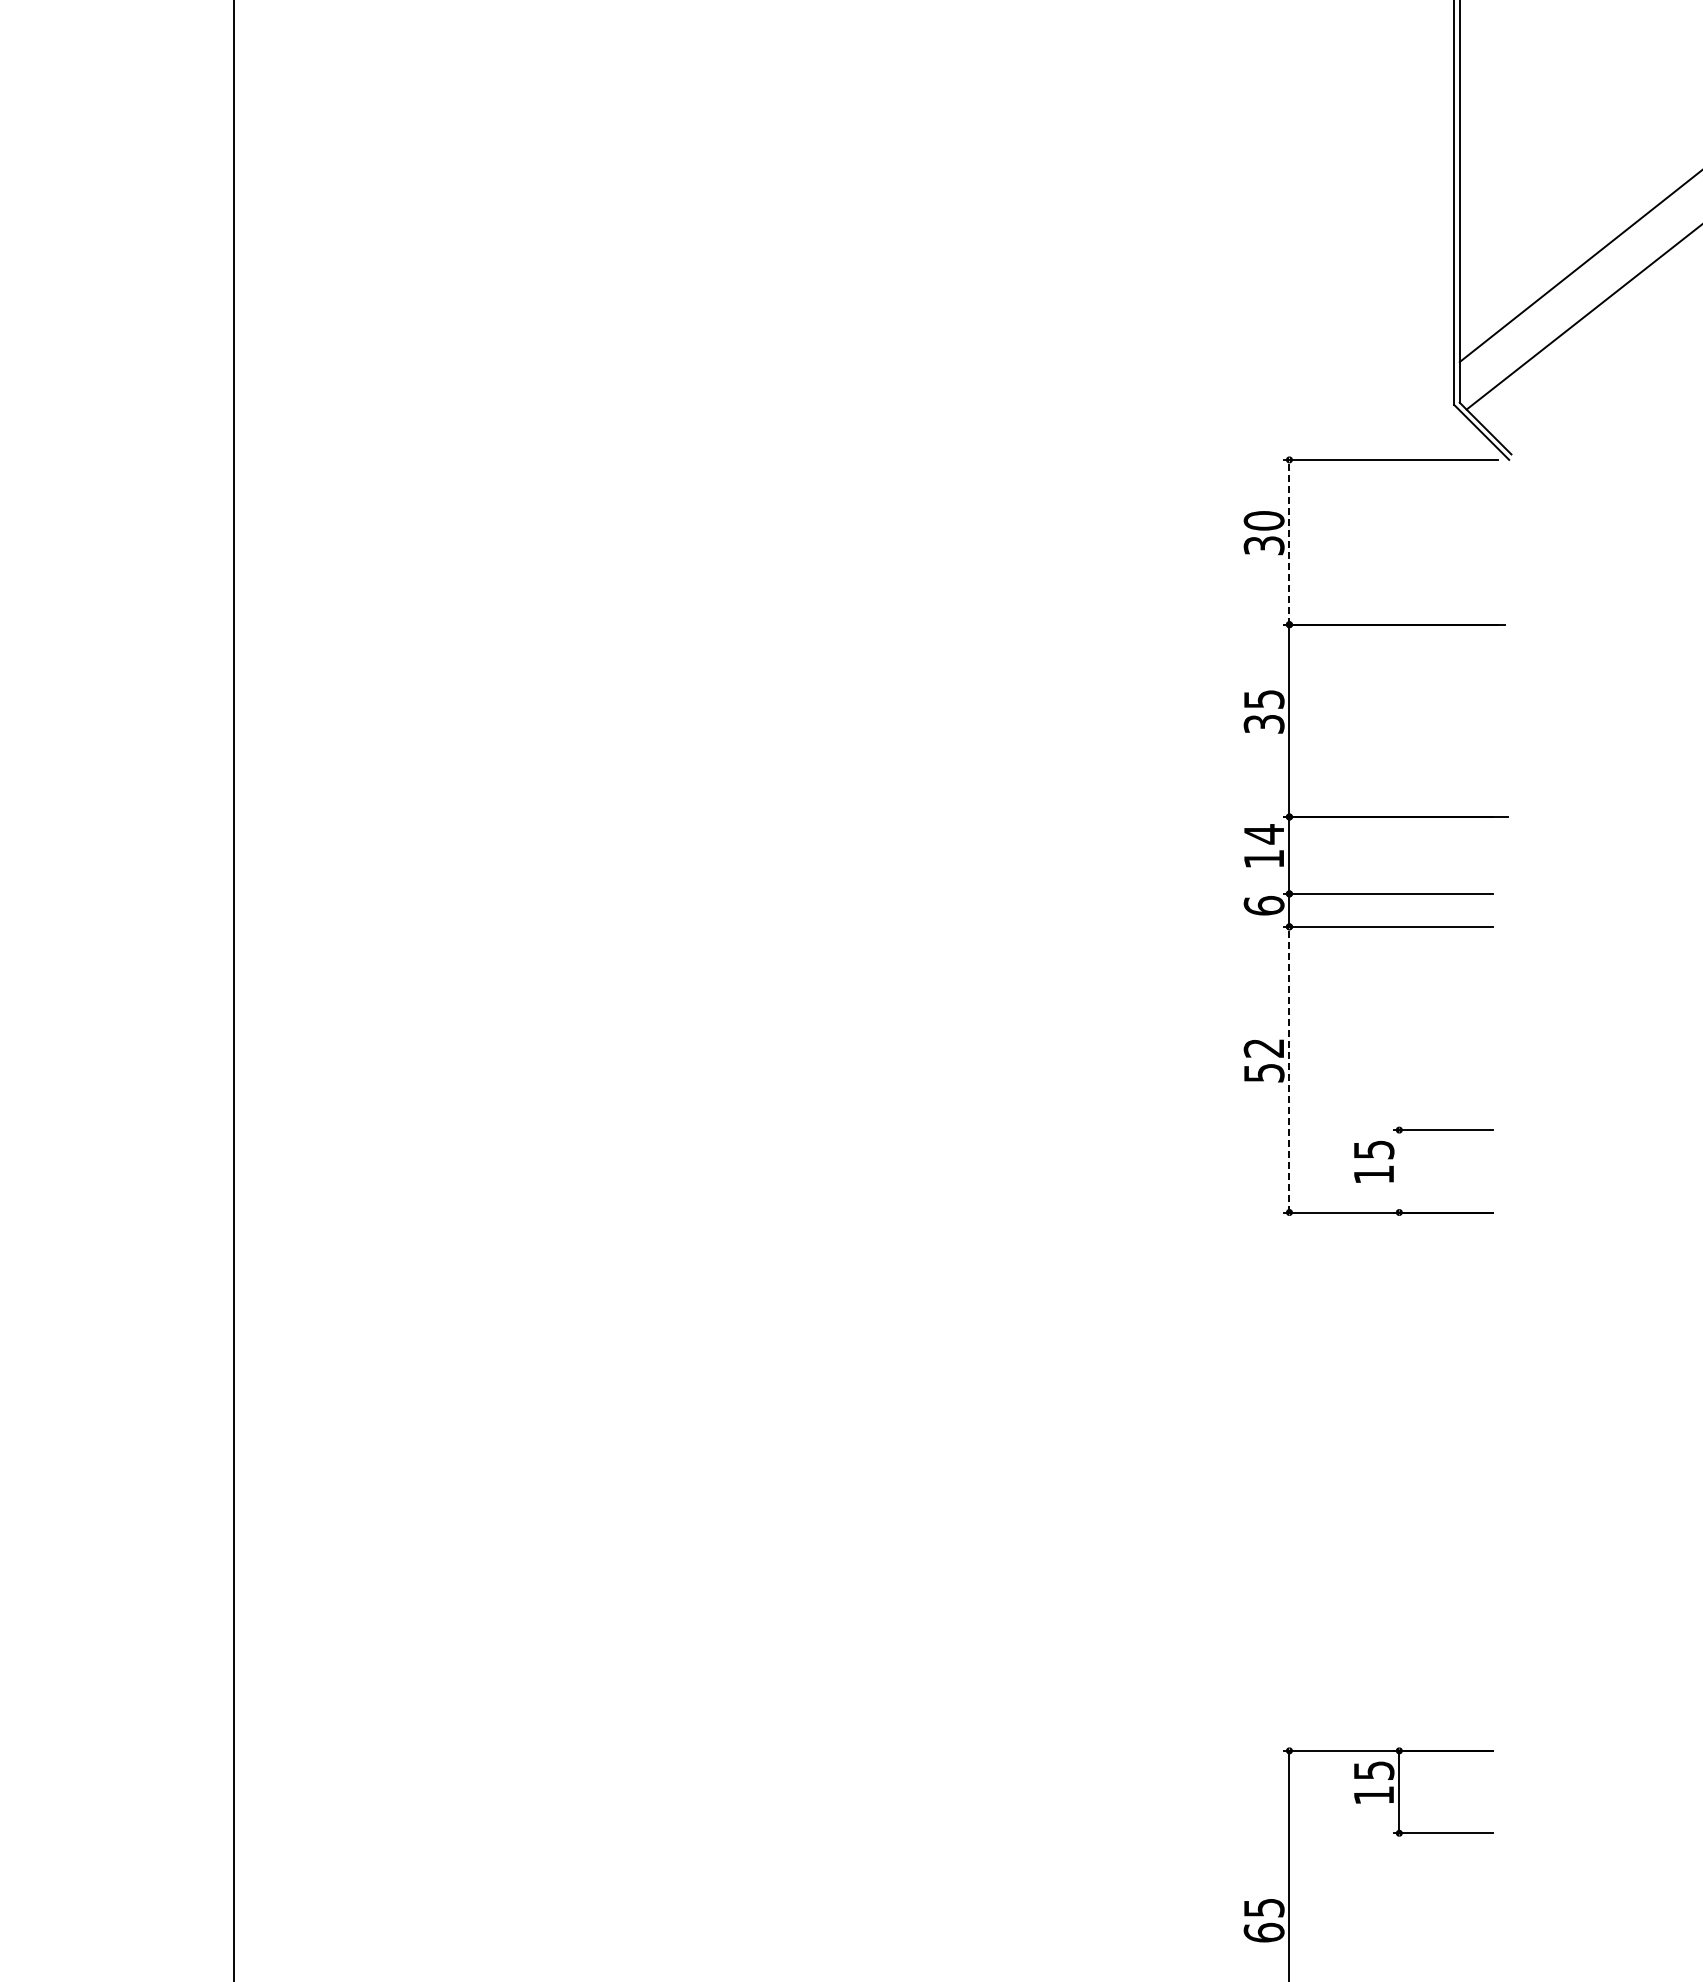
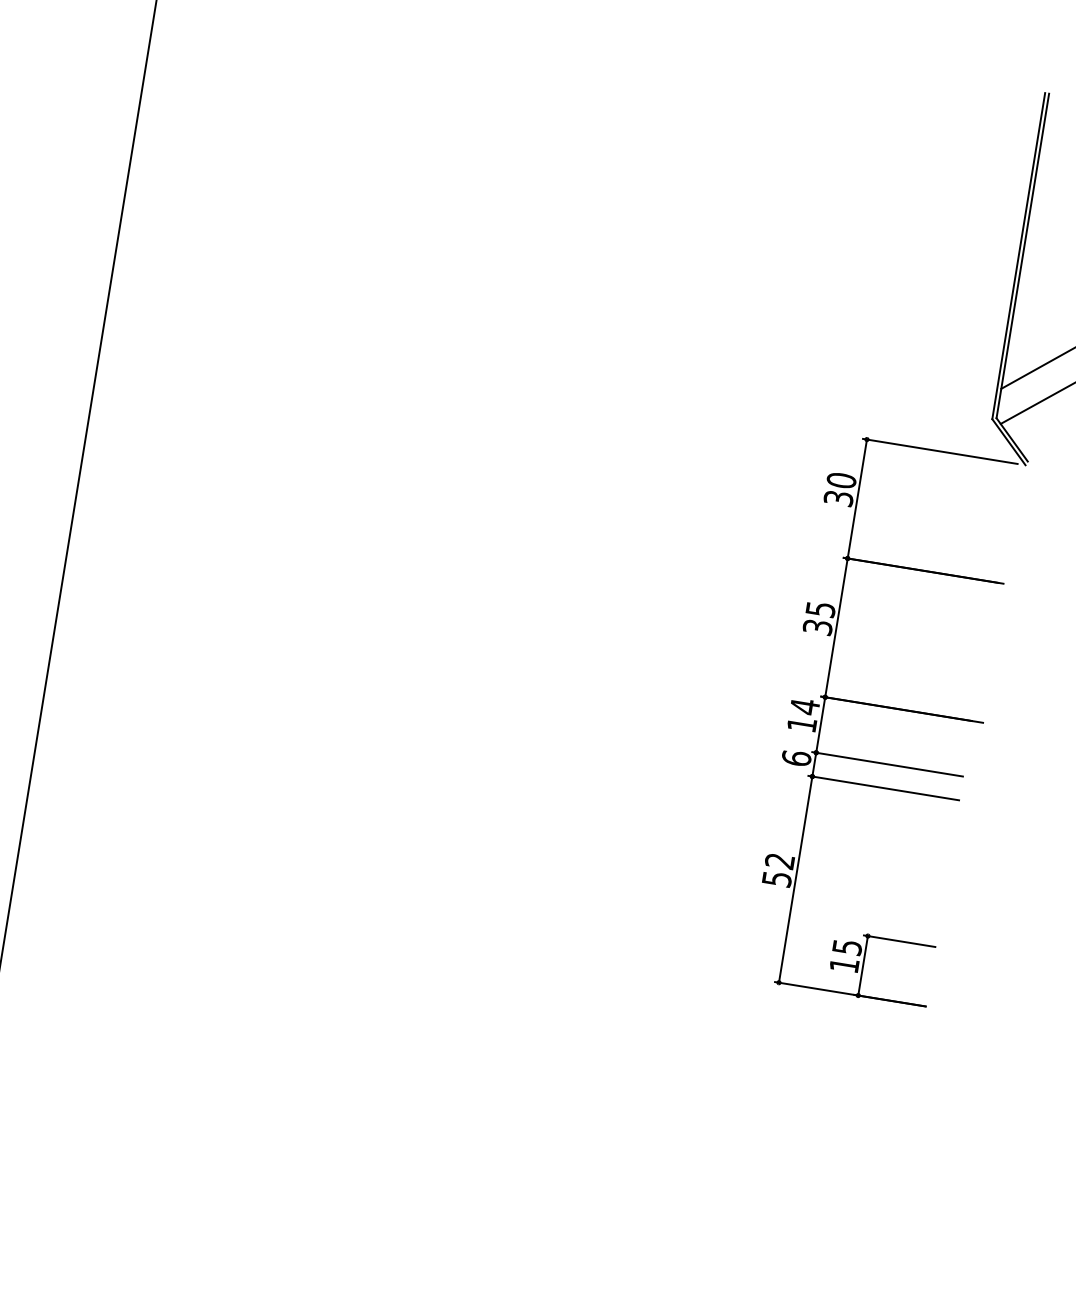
line: (1289, 541) -> (857, 498), dashed -> solid
line: (1289, 1069) -> (795, 879), dashed -> solid
line: (1399, 1171) -> (863, 965), added

